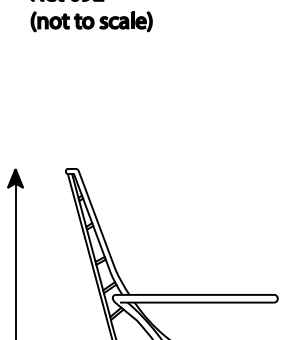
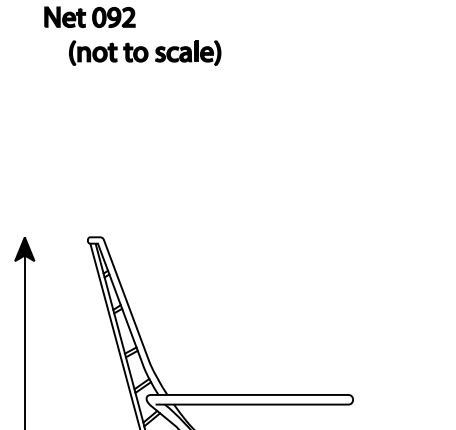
part: (91, 21) -> (145, 52), moved

